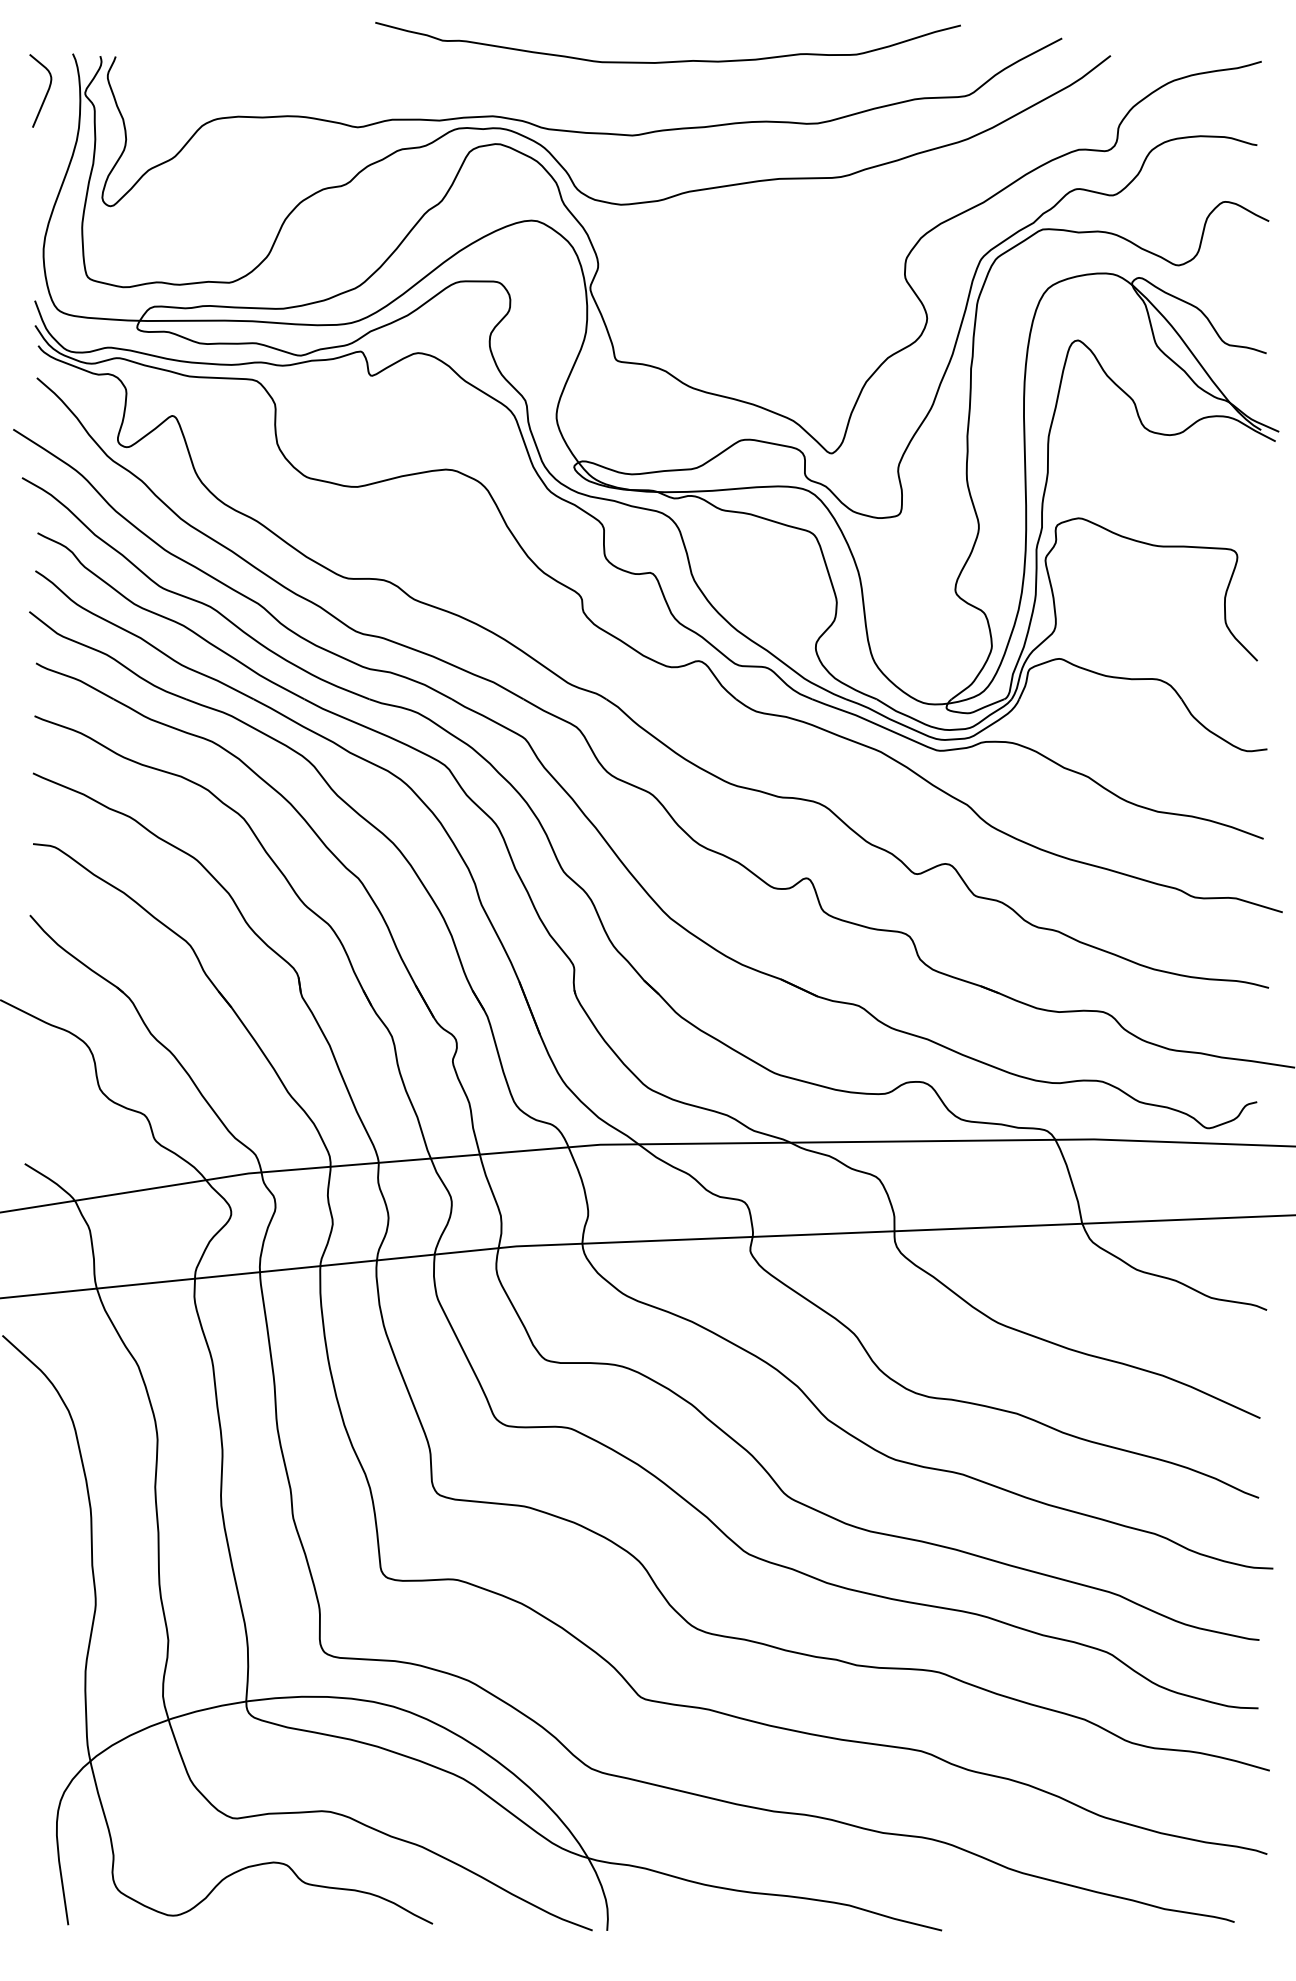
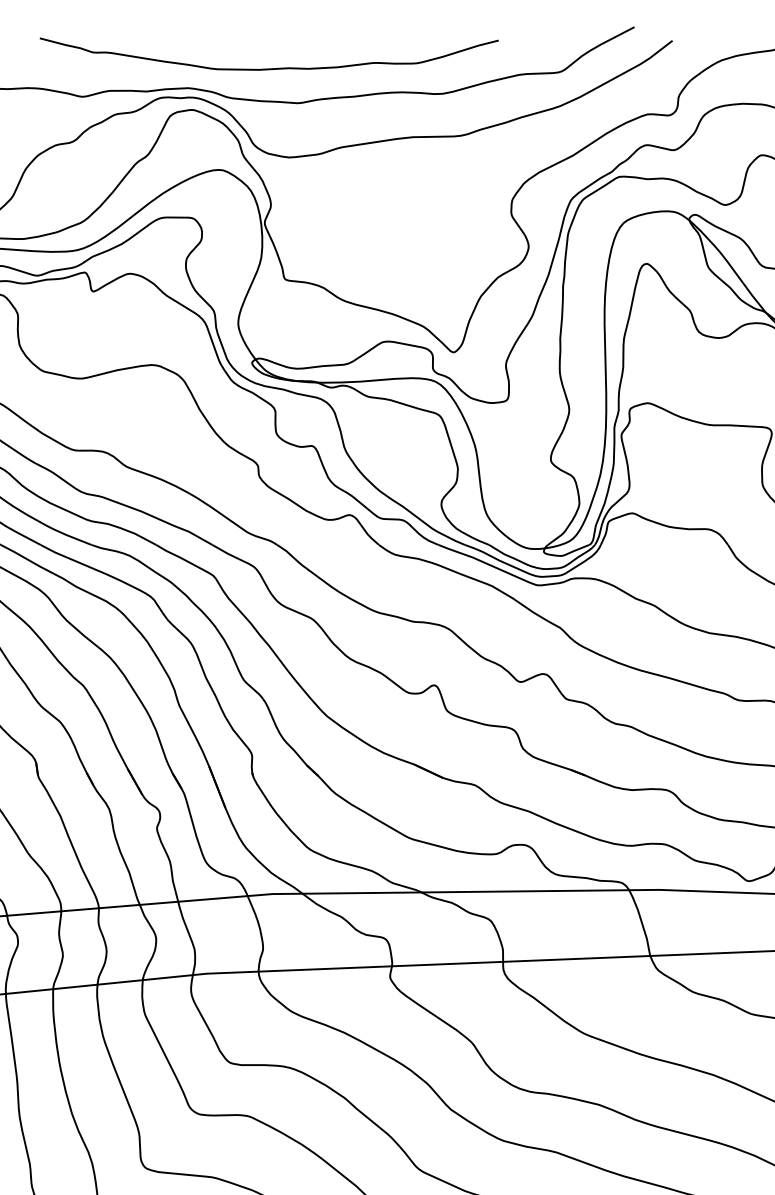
curve: (667, 61) -> (268, 68), moved

